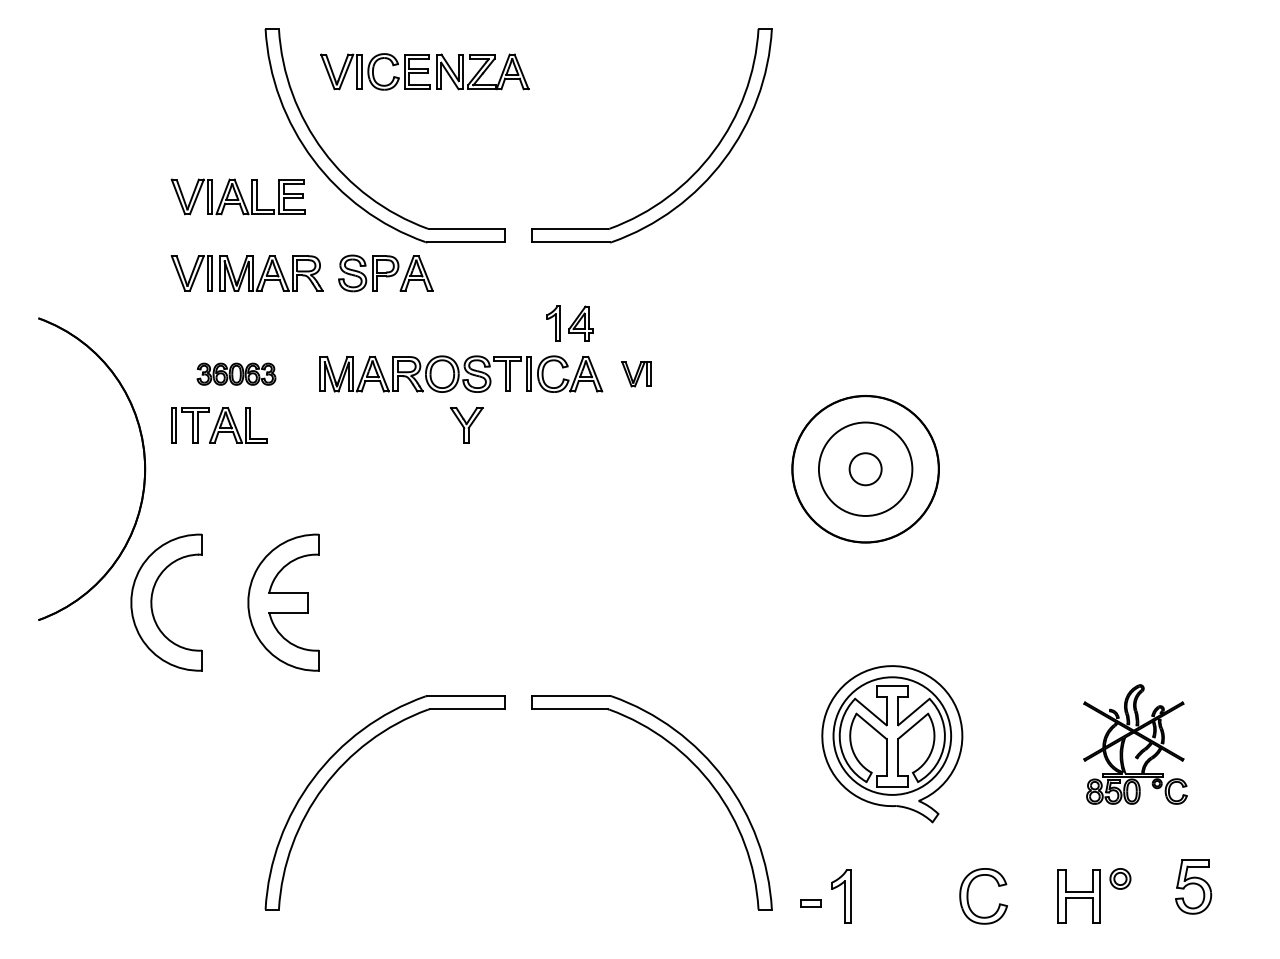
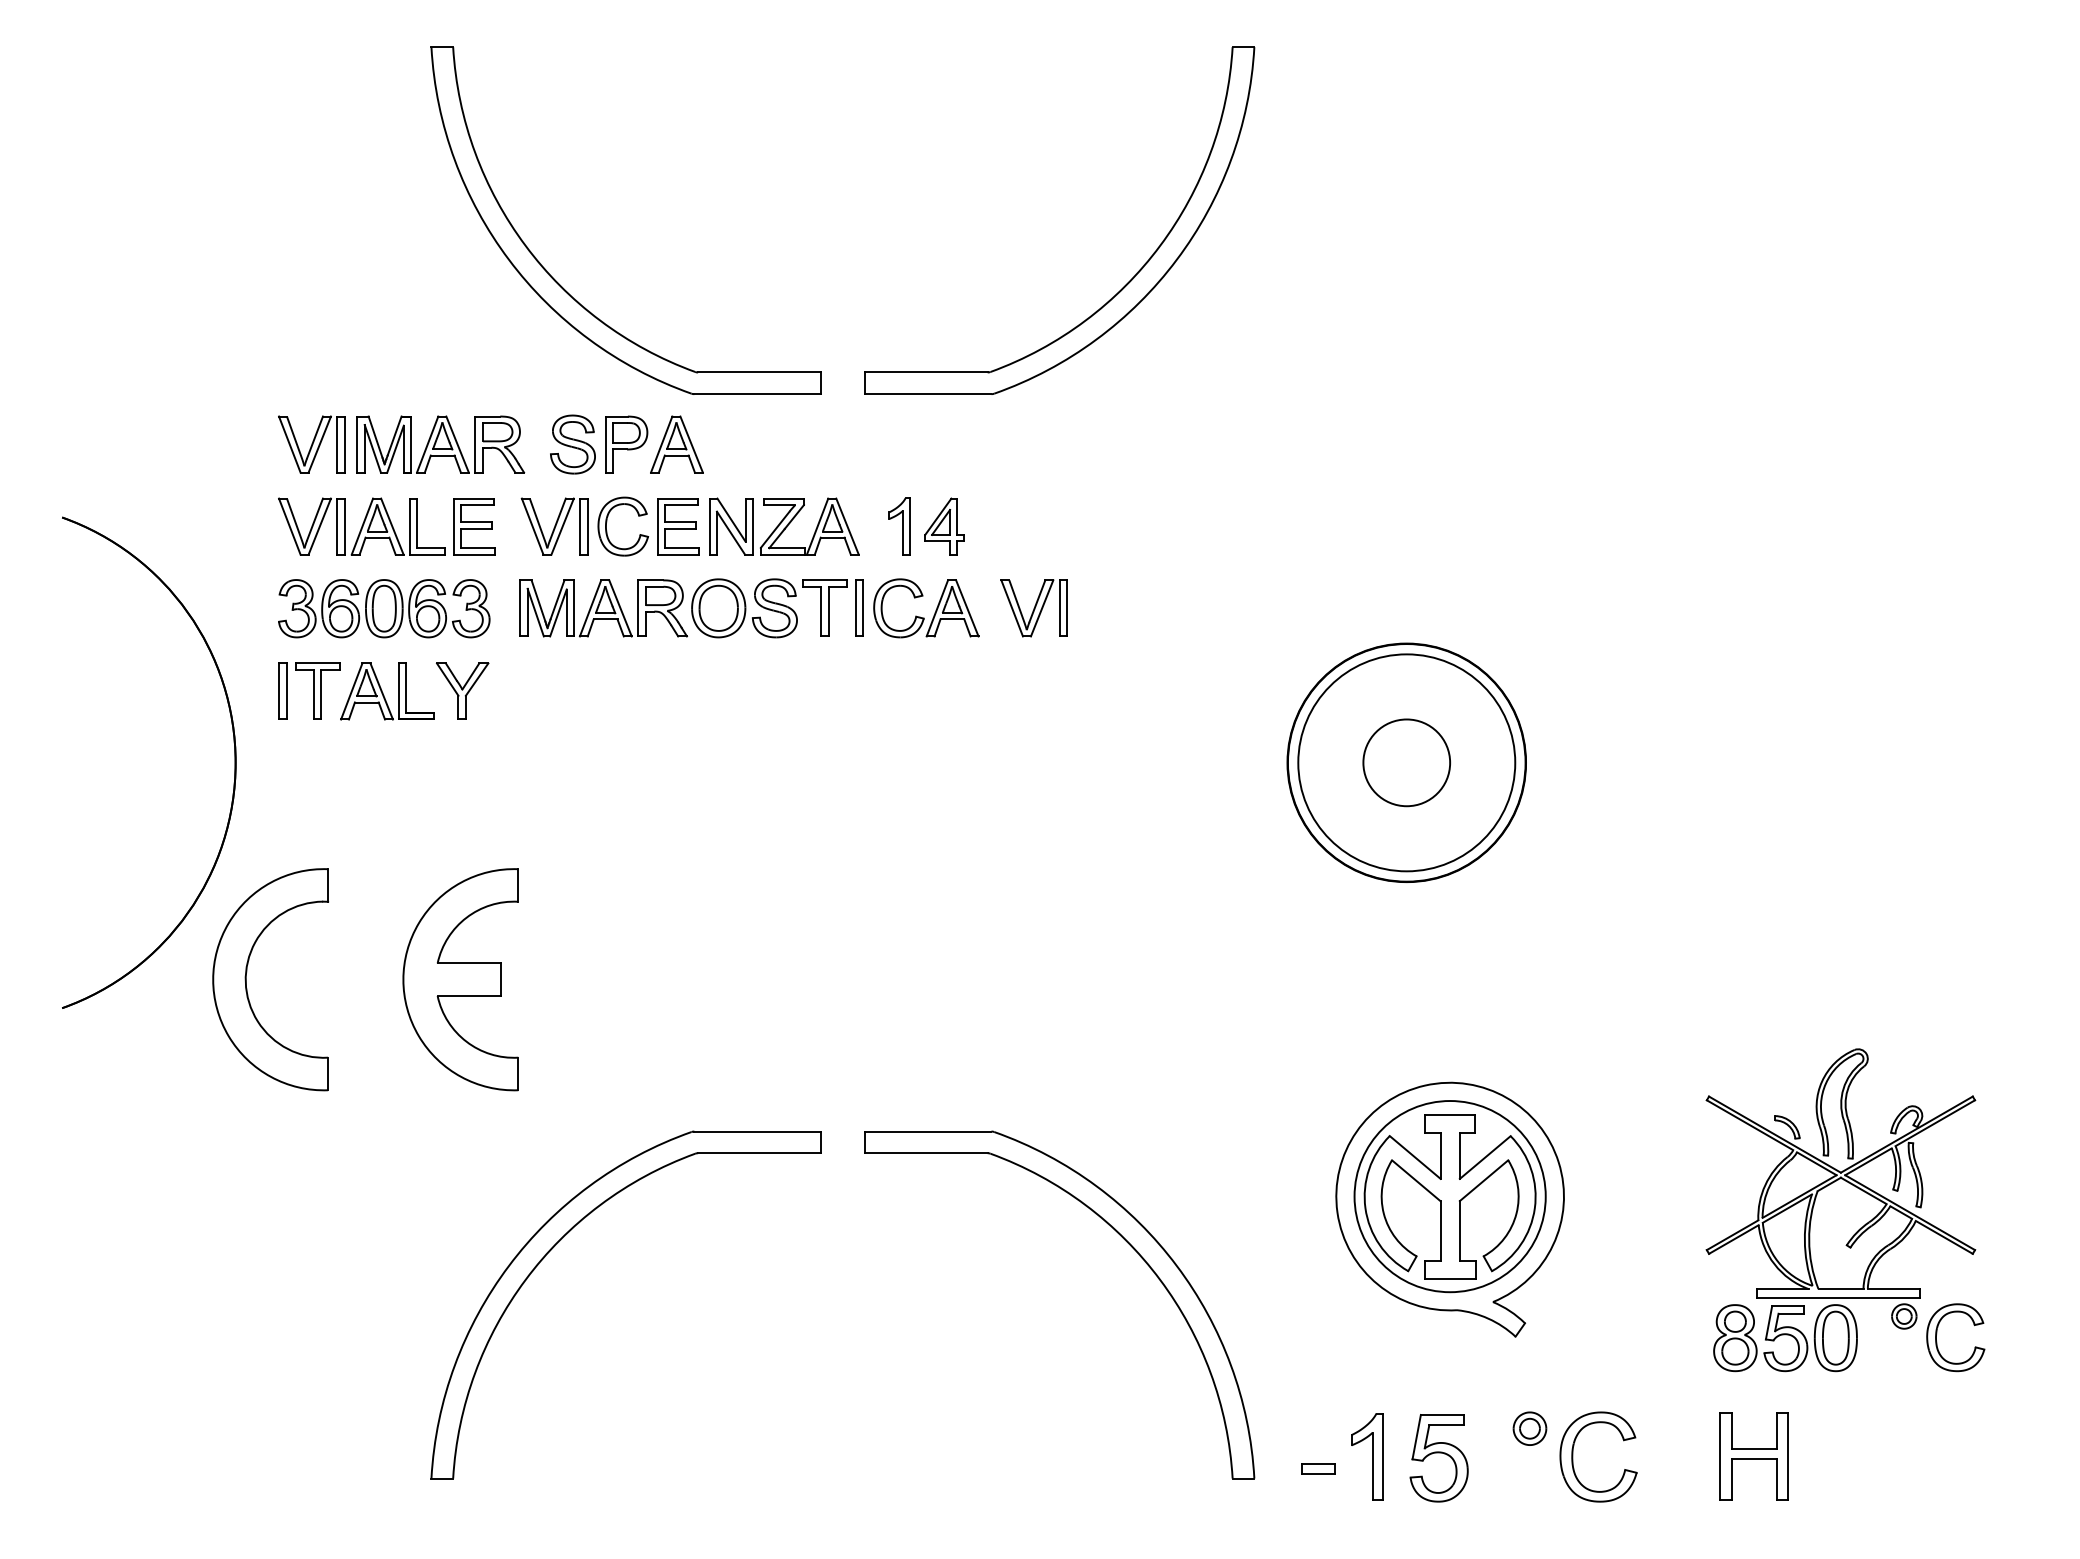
part: (424, 71) -> (689, 525), moved
part: (237, 196) -> (385, 525), moved
part: (236, 373) -> (384, 607), size x1.67
part: (636, 374) -> (1034, 608), size x1.43
part: (466, 425) -> (462, 691), moved
circle: (865, 468) -> (1406, 761), size x1.67
circle: (865, 469) -> (1406, 763), size x1.43
part: (1135, 744) -> (1845, 1210), size x1.67
part: (1120, 878) -> (1530, 1428), moved
part: (1193, 886) -> (1439, 1457), moved

